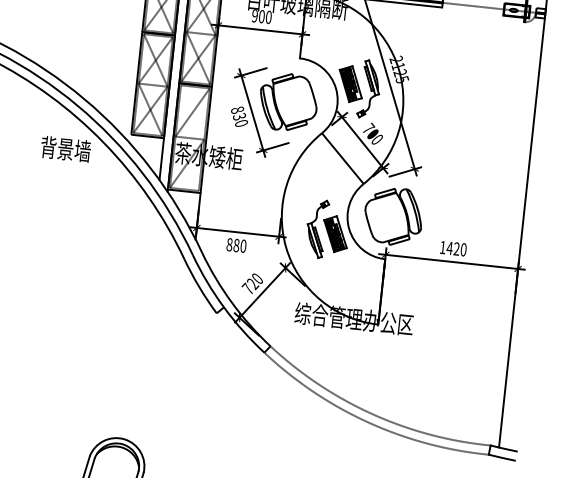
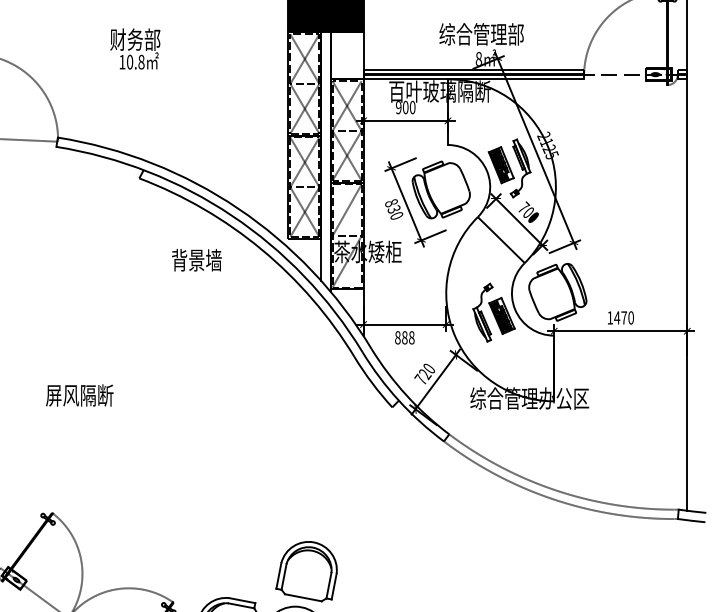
text: (65, 149) -> (196, 260), moved
text: (243, 245) -> (411, 337), 880 -> 888
text: (456, 248) -> (623, 317), 1420 -> 1470

